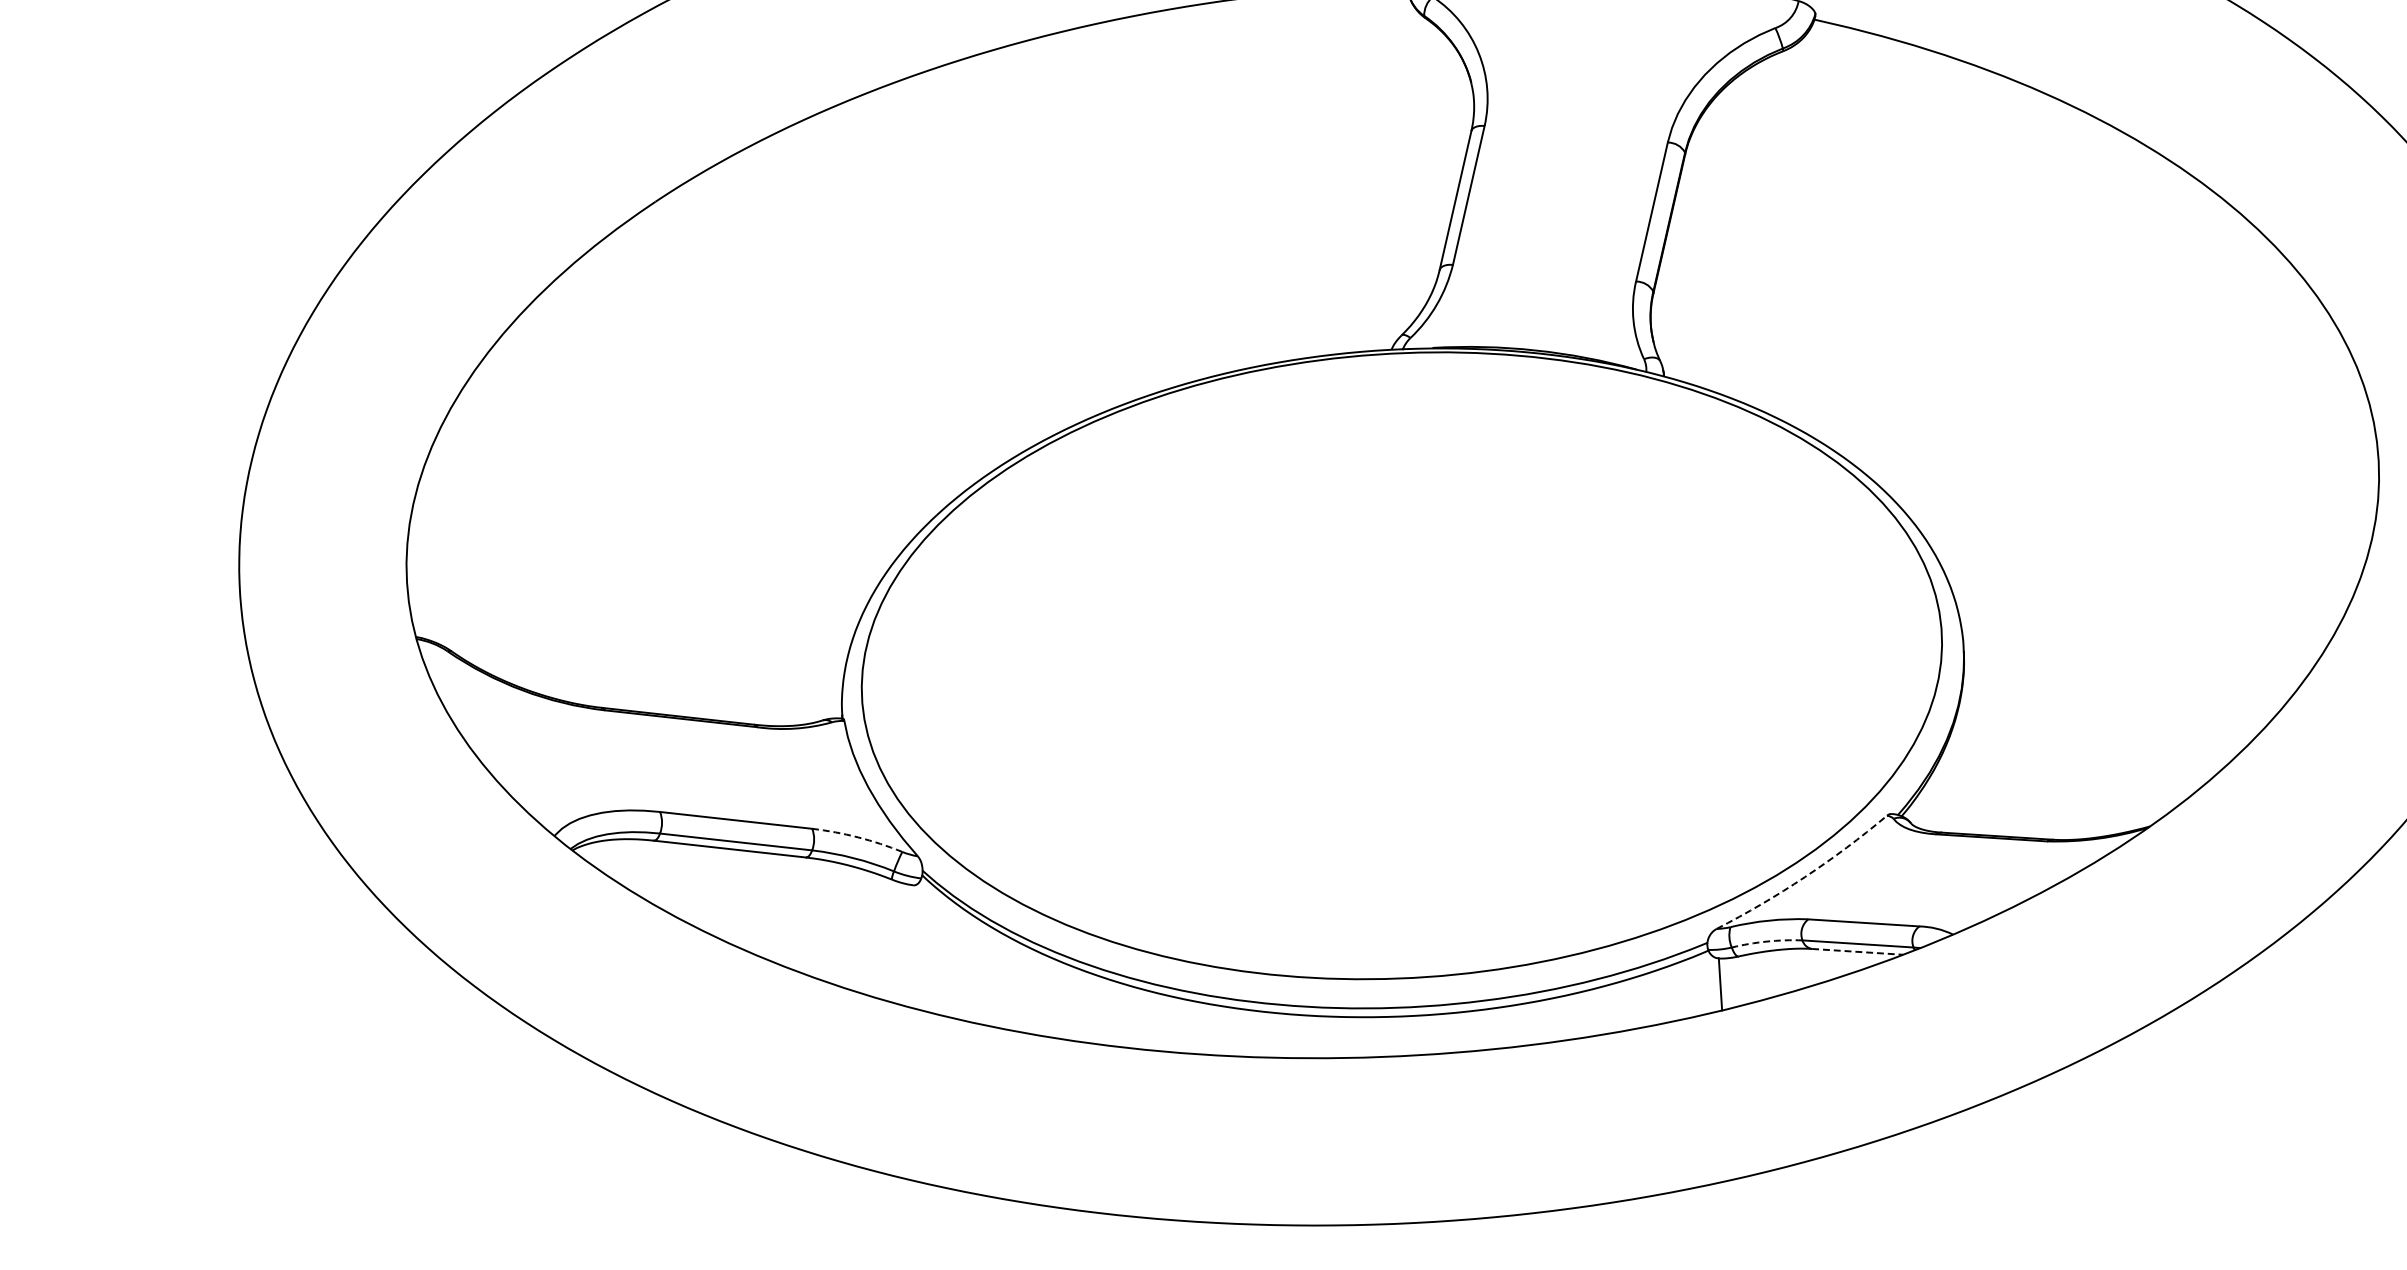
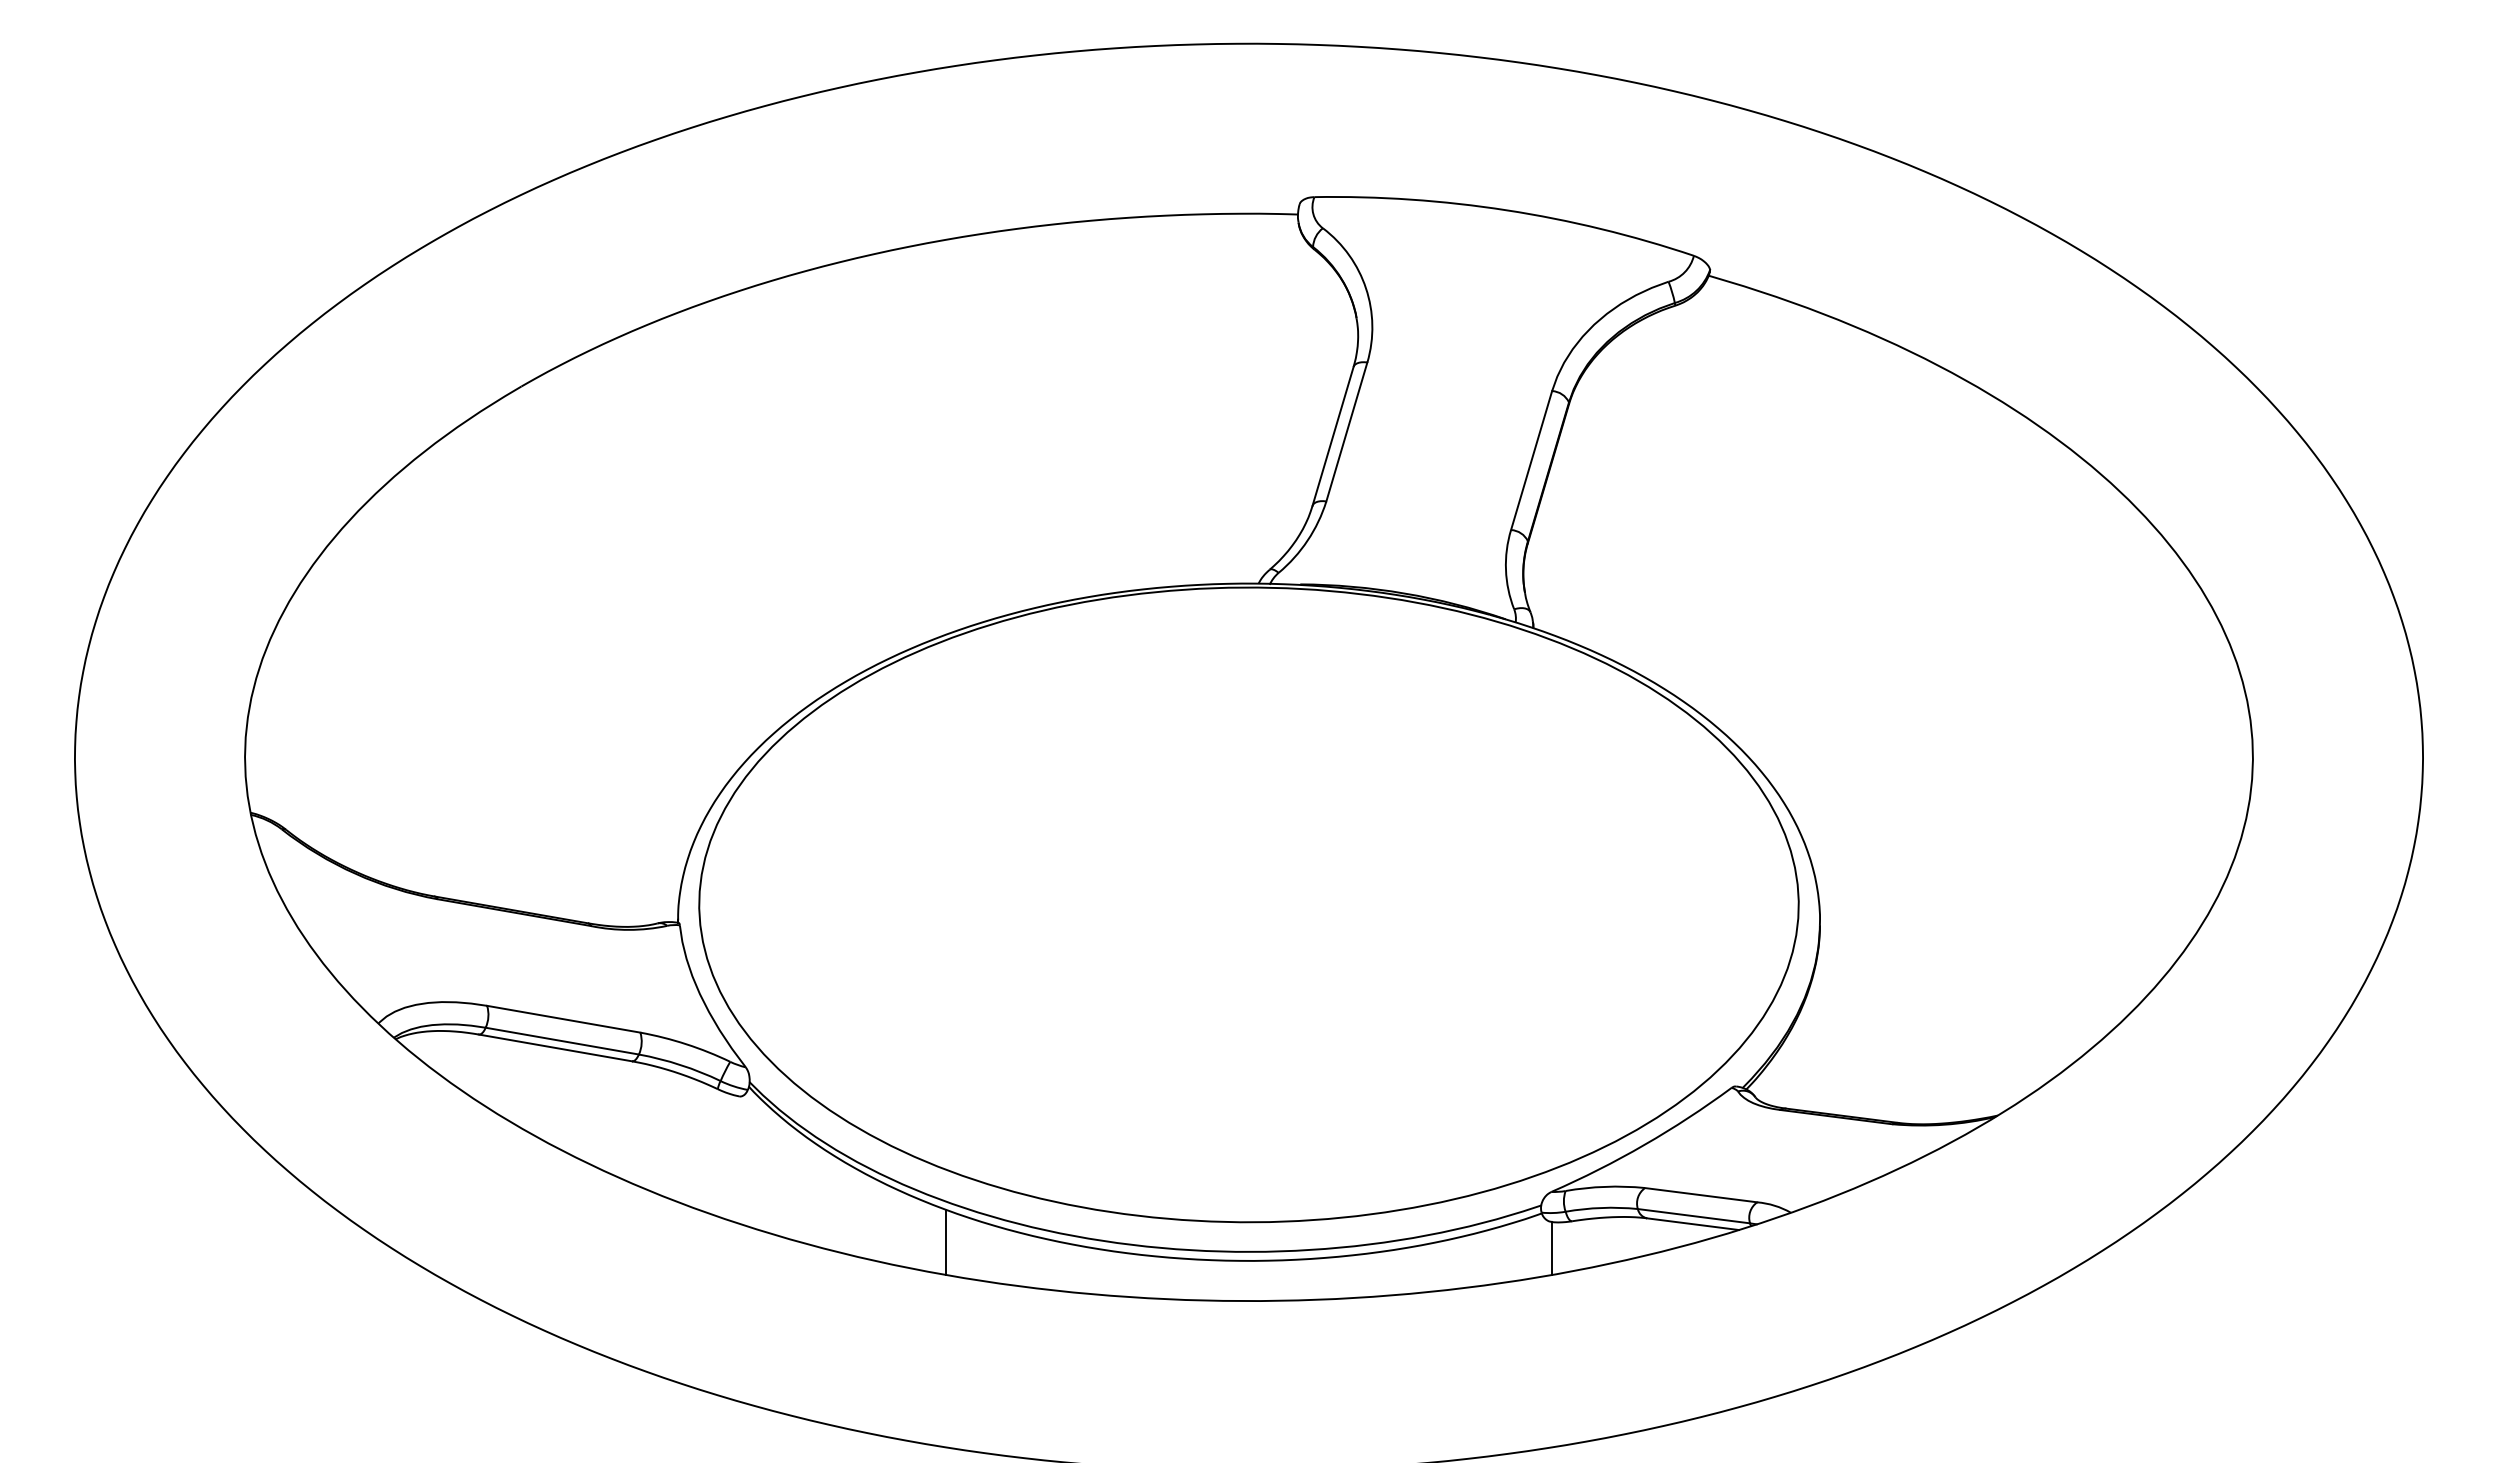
arc: (858, 837) -> (686, 1044), dashed -> solid
arc: (1805, 876) -> (1644, 1144), dashed -> solid
arc: (1766, 941) -> (1601, 1207), dashed -> solid
line: (1858, 952) -> (1693, 1224), dashed -> solid
line: (1125, 1014) -> (946, 1241), added

